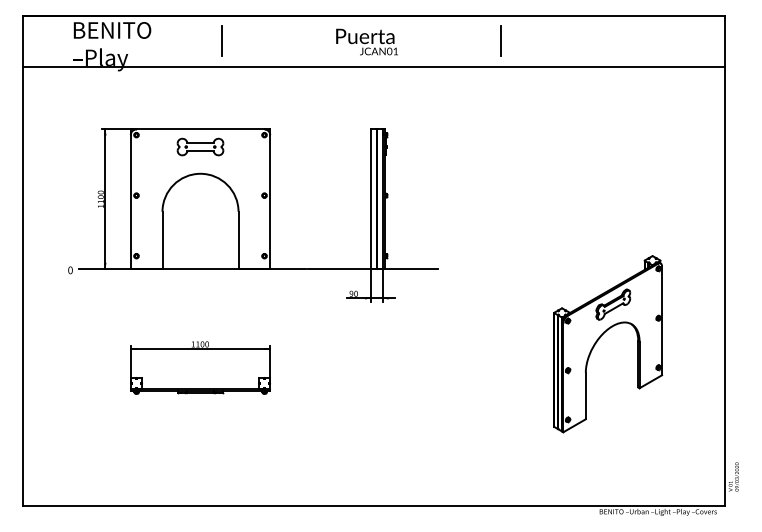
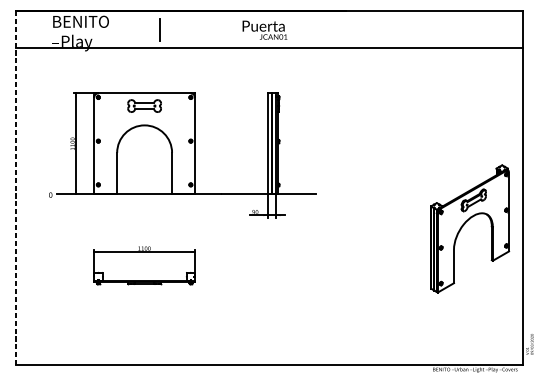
line: (500, 41) -> (361, 29), removed
line: (22, 260) -> (16, 188), solid -> dashed
part: (600, 338) -> (464, 224), moved

